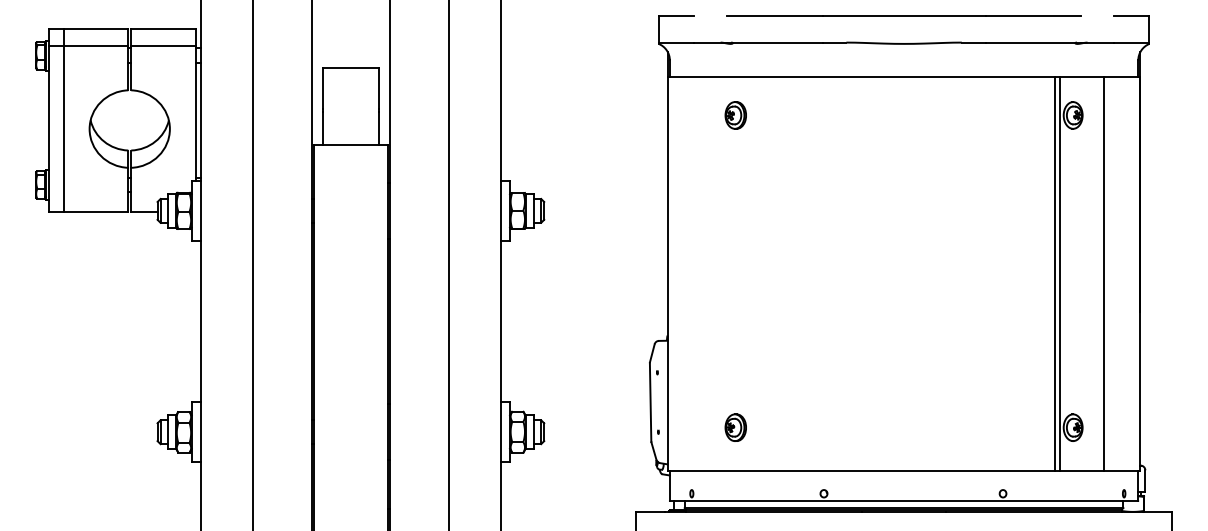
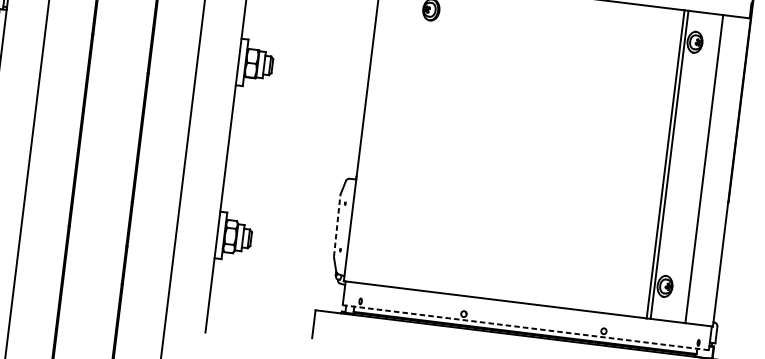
line: (650, 401) -> (337, 225), solid -> dashed
part: (735, 427) -> (401, 253), removed
line: (903, 501) -> (525, 327), solid -> dashed

